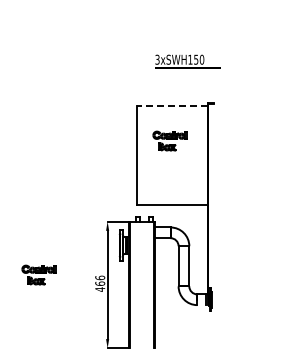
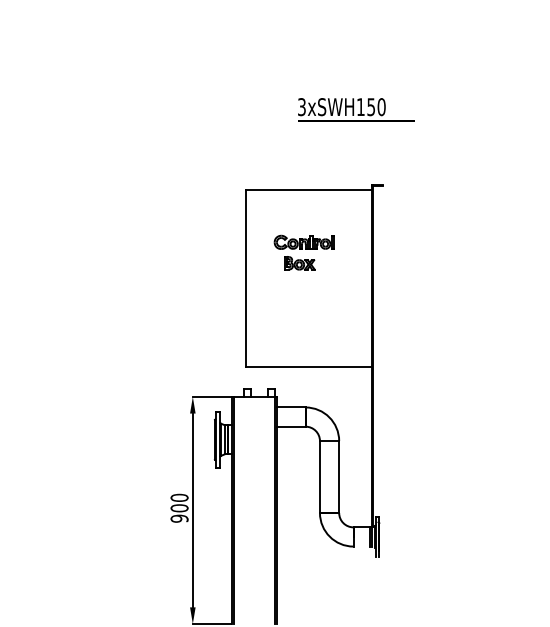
part: (187, 61) -> (355, 110), moved
line: (171, 106) -> (307, 190), dashed -> solid
part: (38, 274) -> (69, 491), removed
text: (100, 283) -> (180, 507), 466 -> 900

